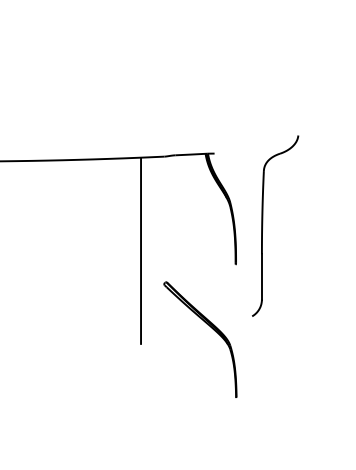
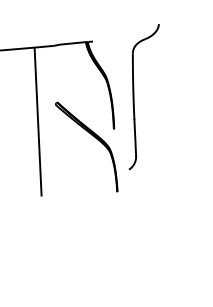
part: (211, 328) -> (95, 137), moved

